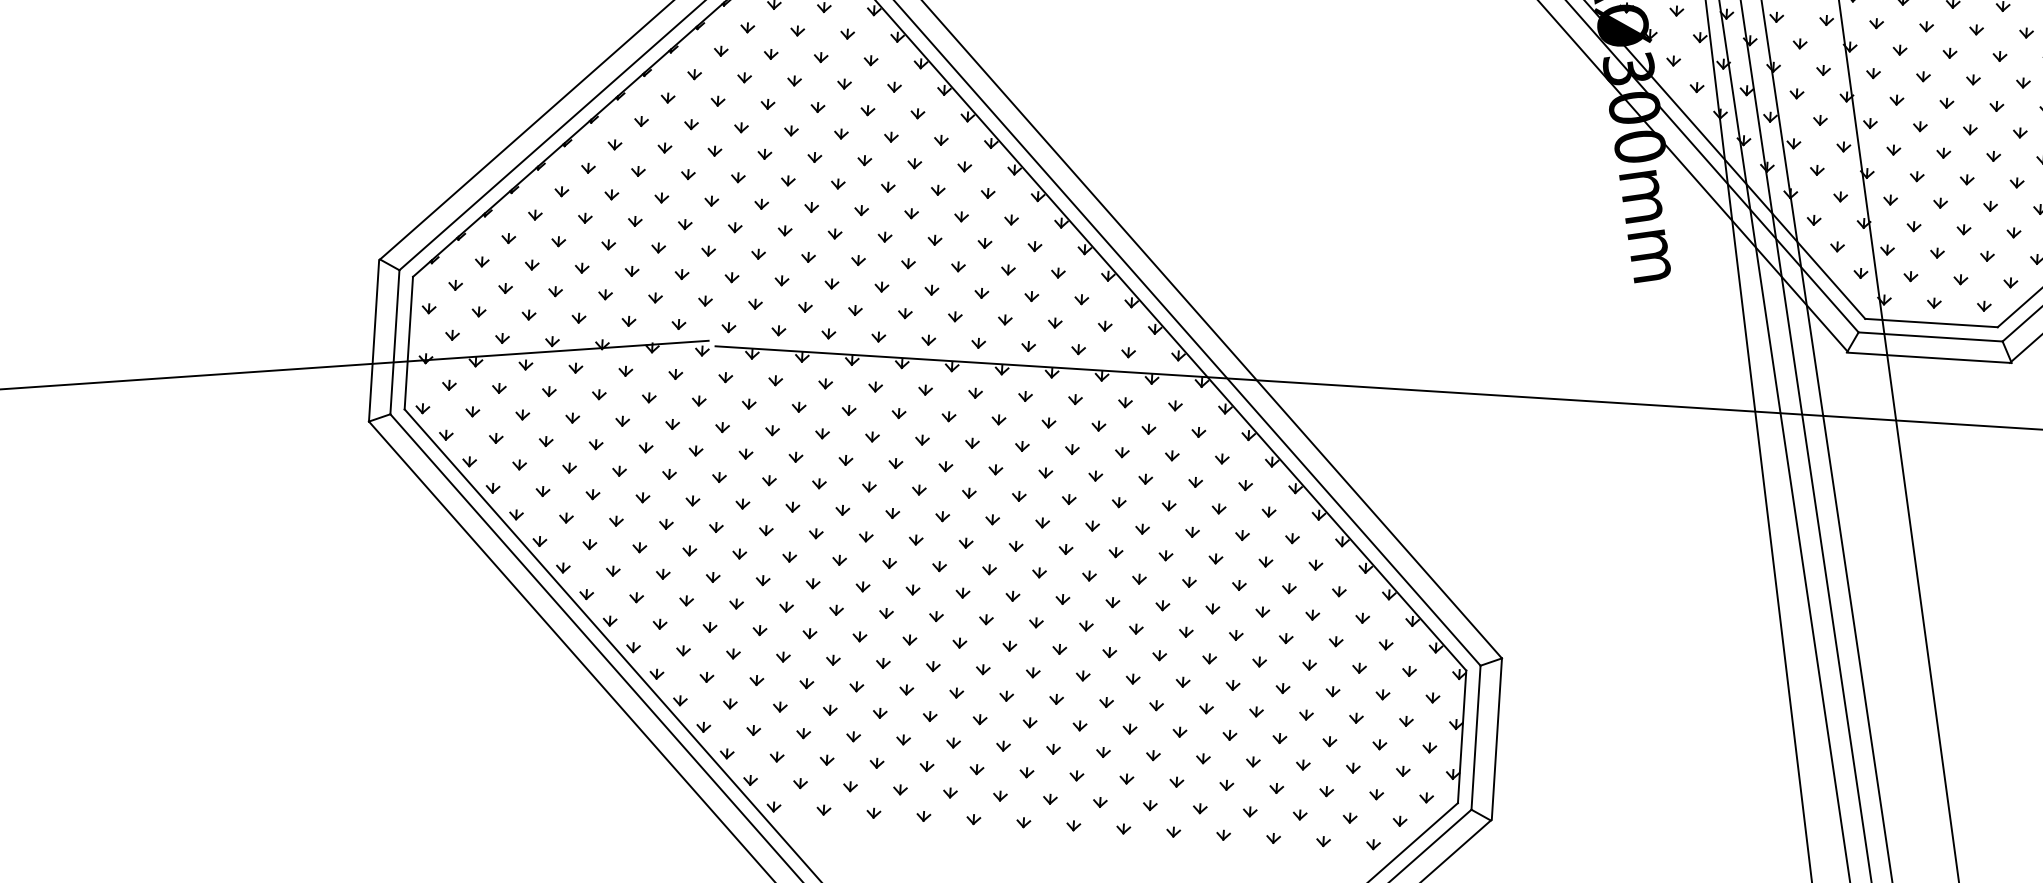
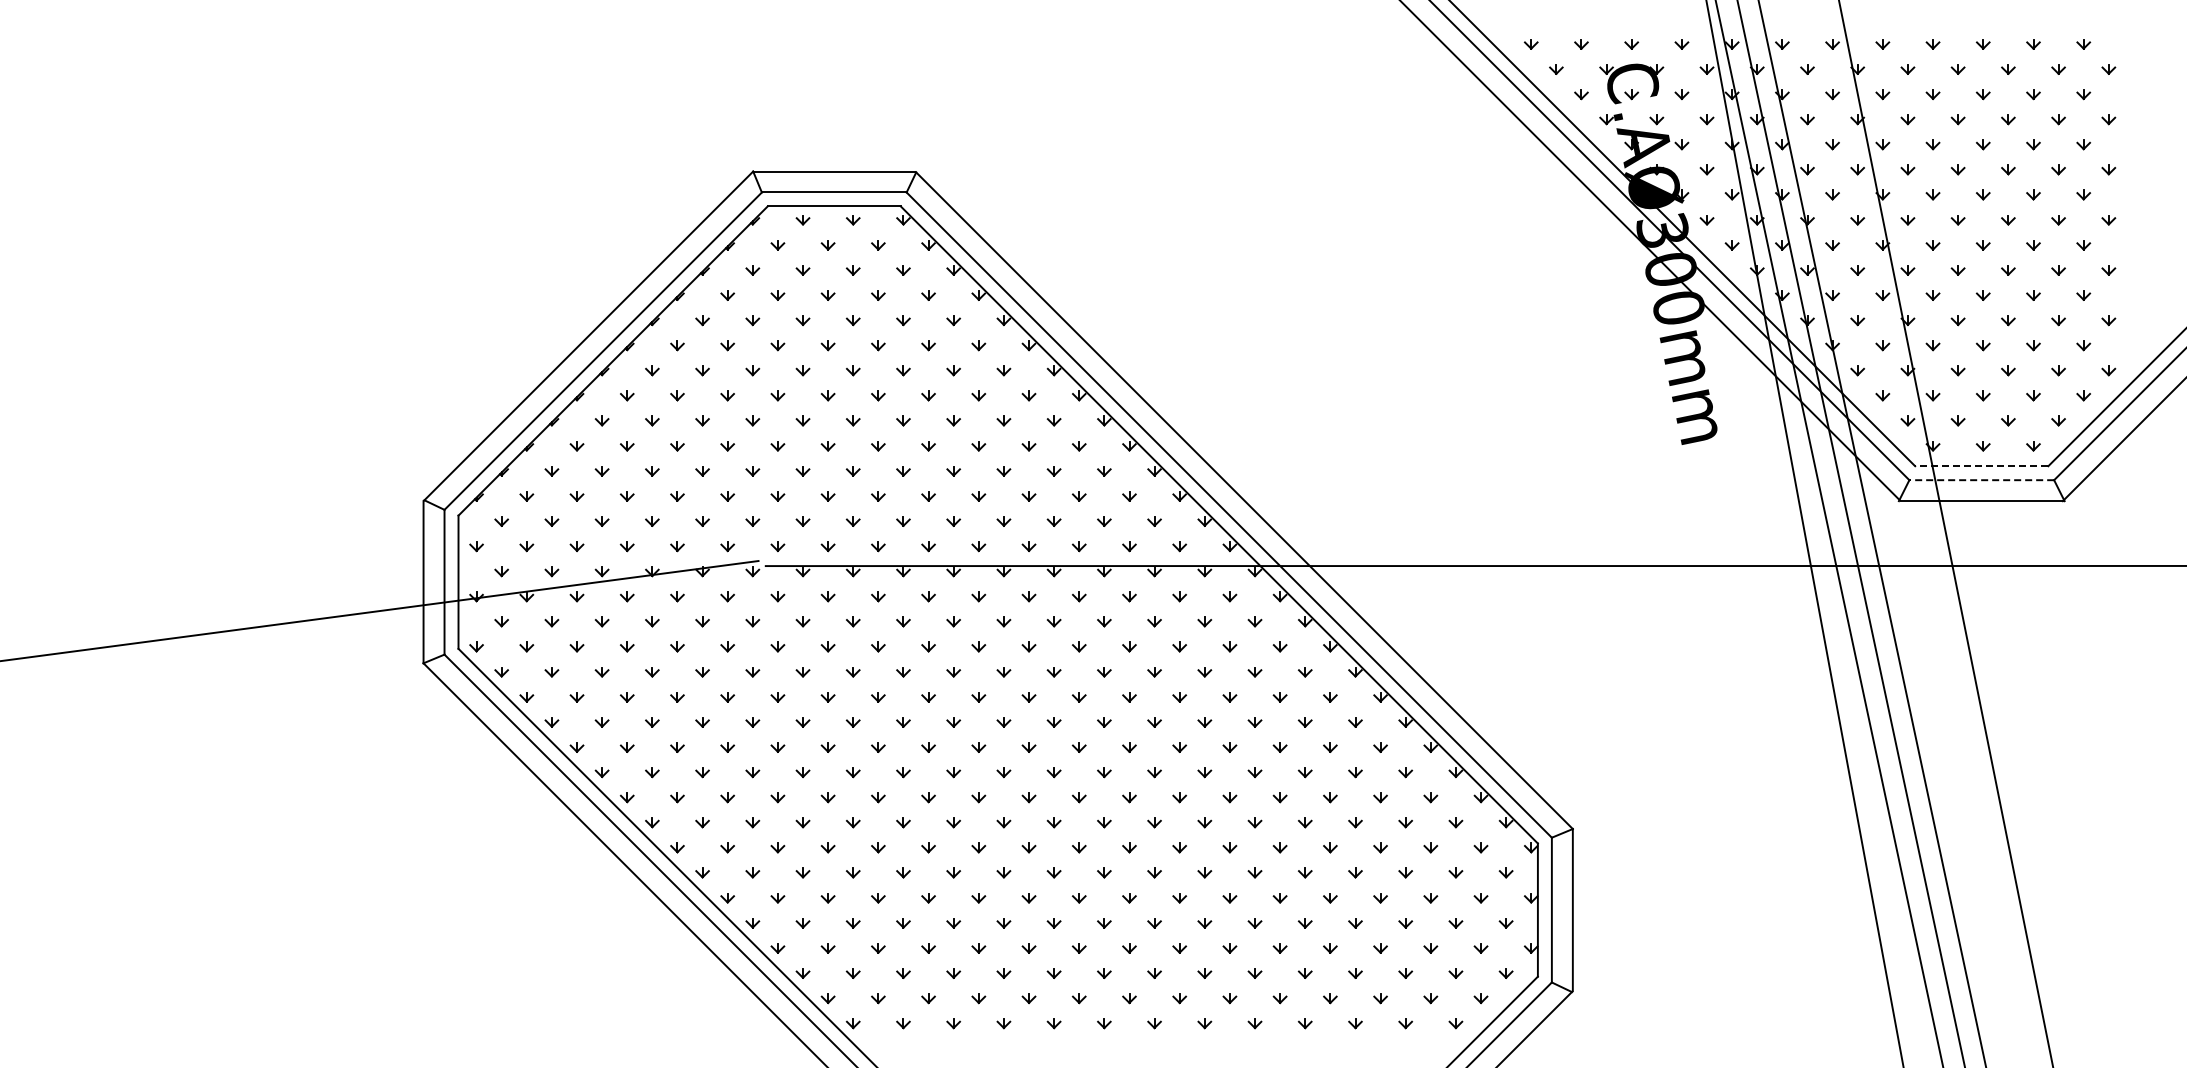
line: (1931, 323) -> (1981, 466), solid -> dashed
line: (1930, 337) -> (1981, 480), solid -> dashed

